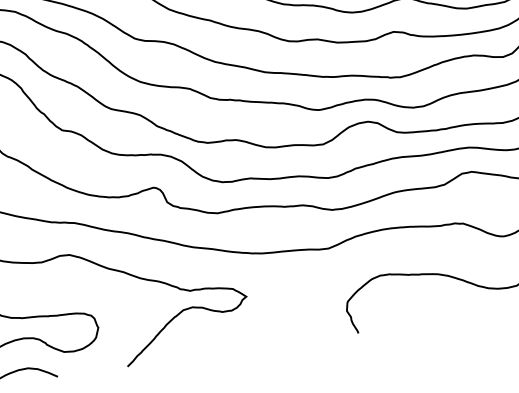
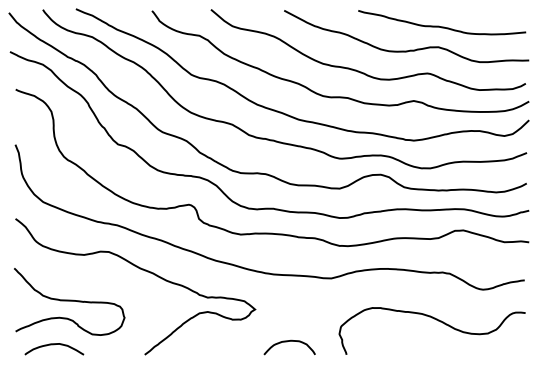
curve: (288, 329) -> (287, 342), added

